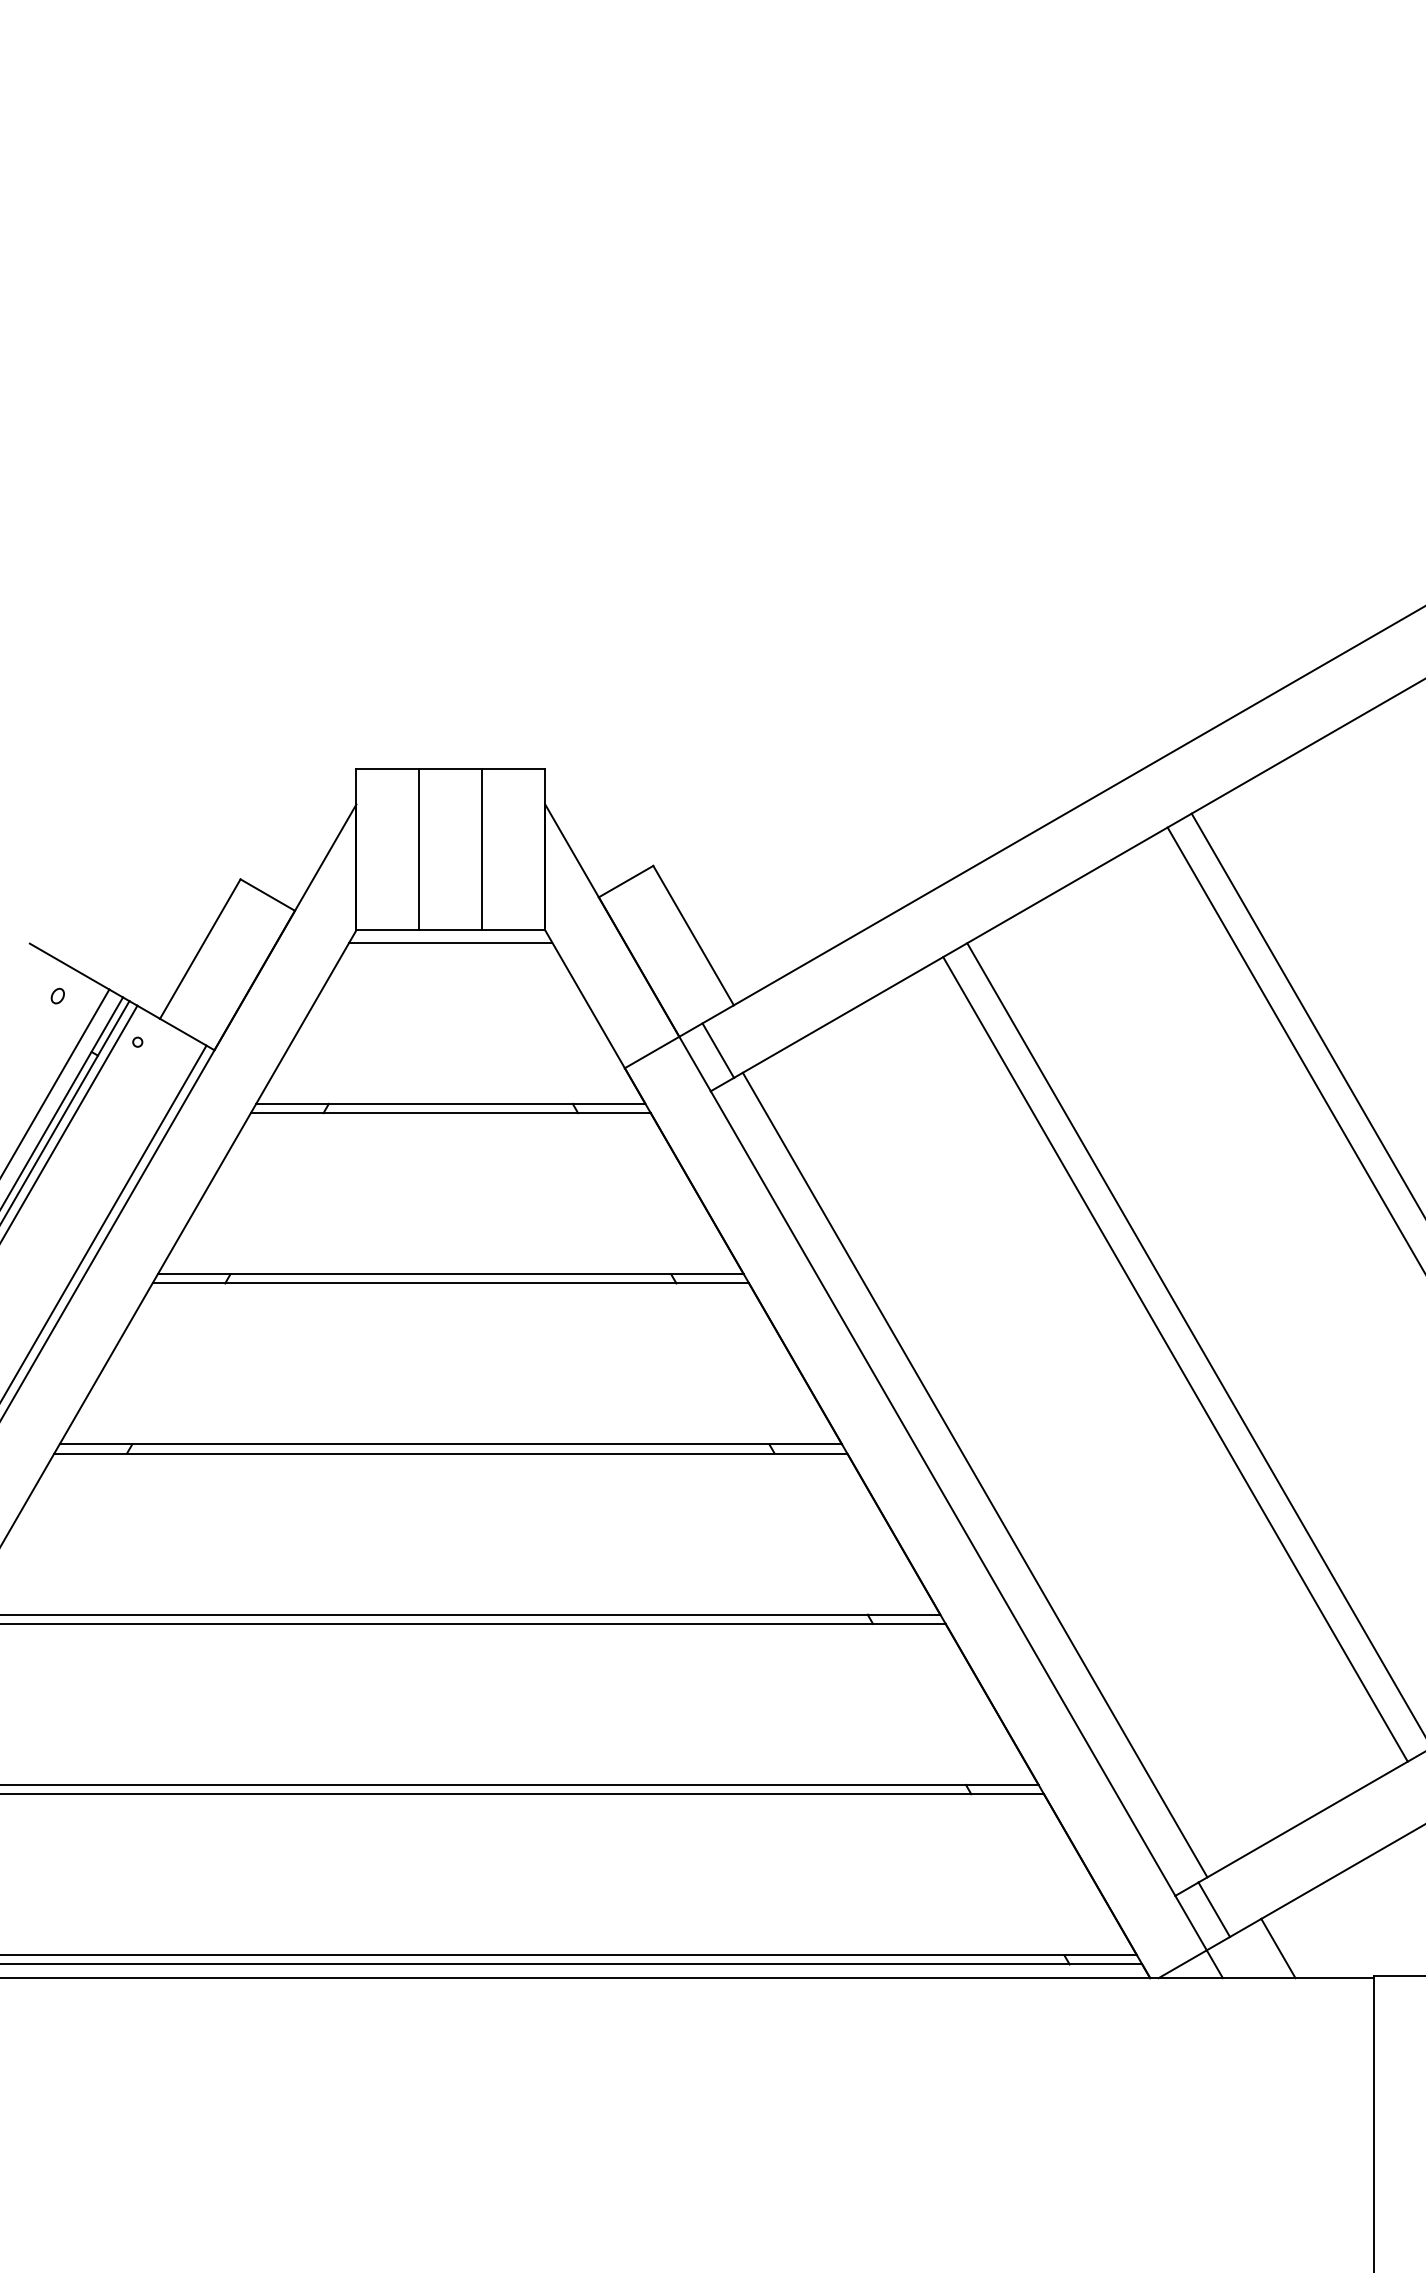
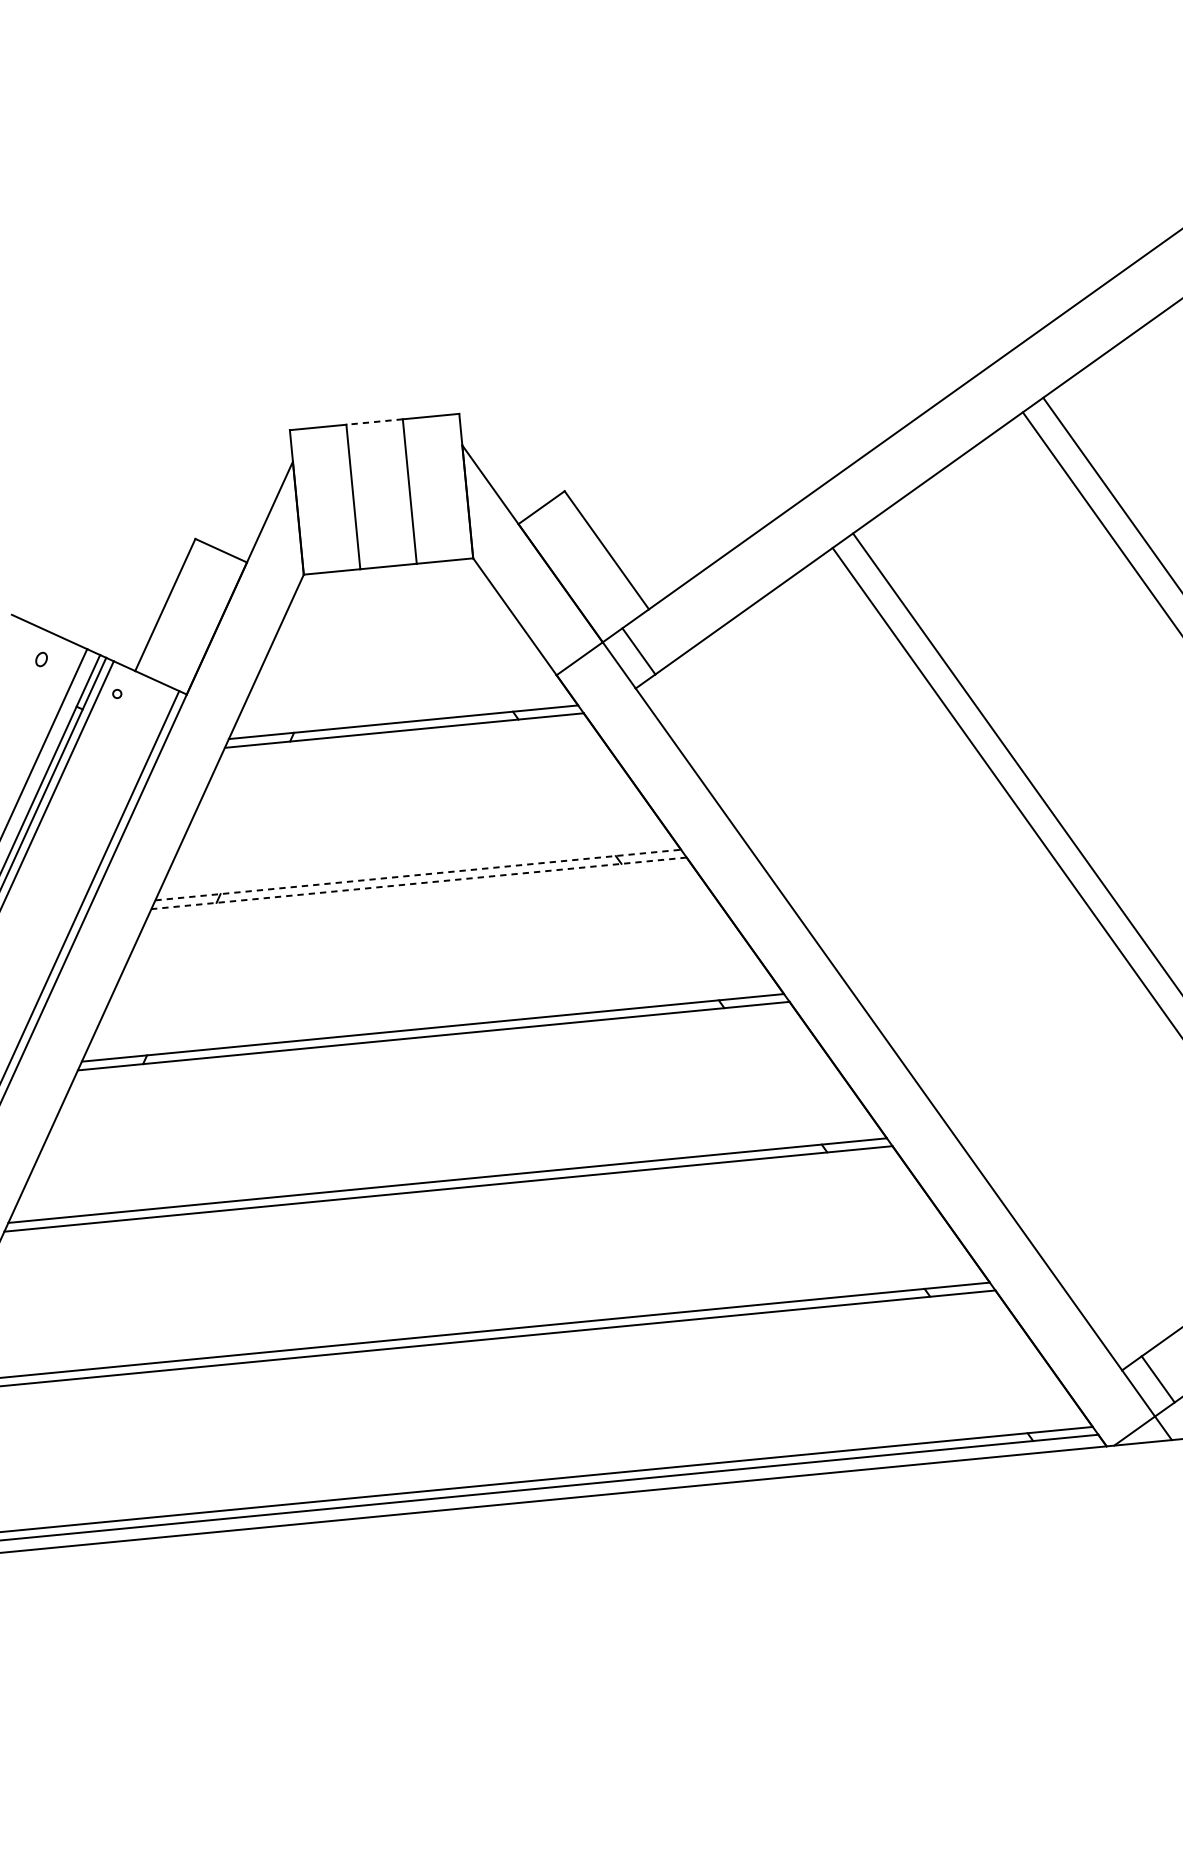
line: (450, 769) -> (374, 422), solid -> dashed
line: (450, 942) -> (389, 577), removed
line: (450, 1274) -> (417, 875), solid -> dashed
line: (450, 1283) -> (418, 883), solid -> dashed
line: (974, 1474) -> (905, 1009), removed

